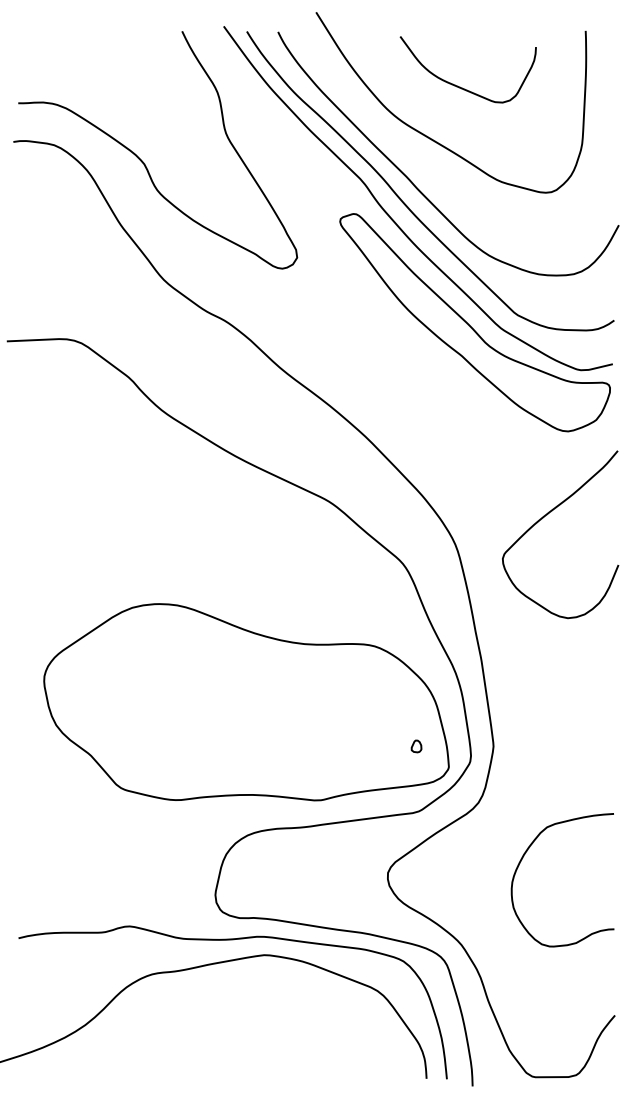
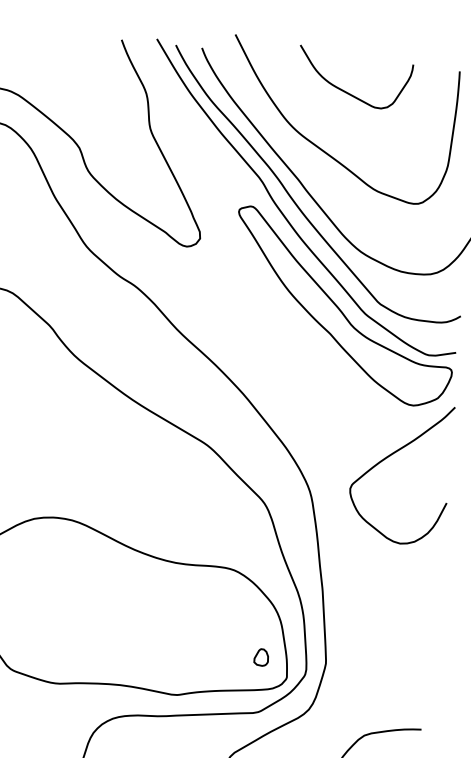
curve: (460, 86) -> (346, 91), moved
curve: (547, 515) -> (391, 455), moved
part: (416, 746) -> (261, 657), size x1.67

